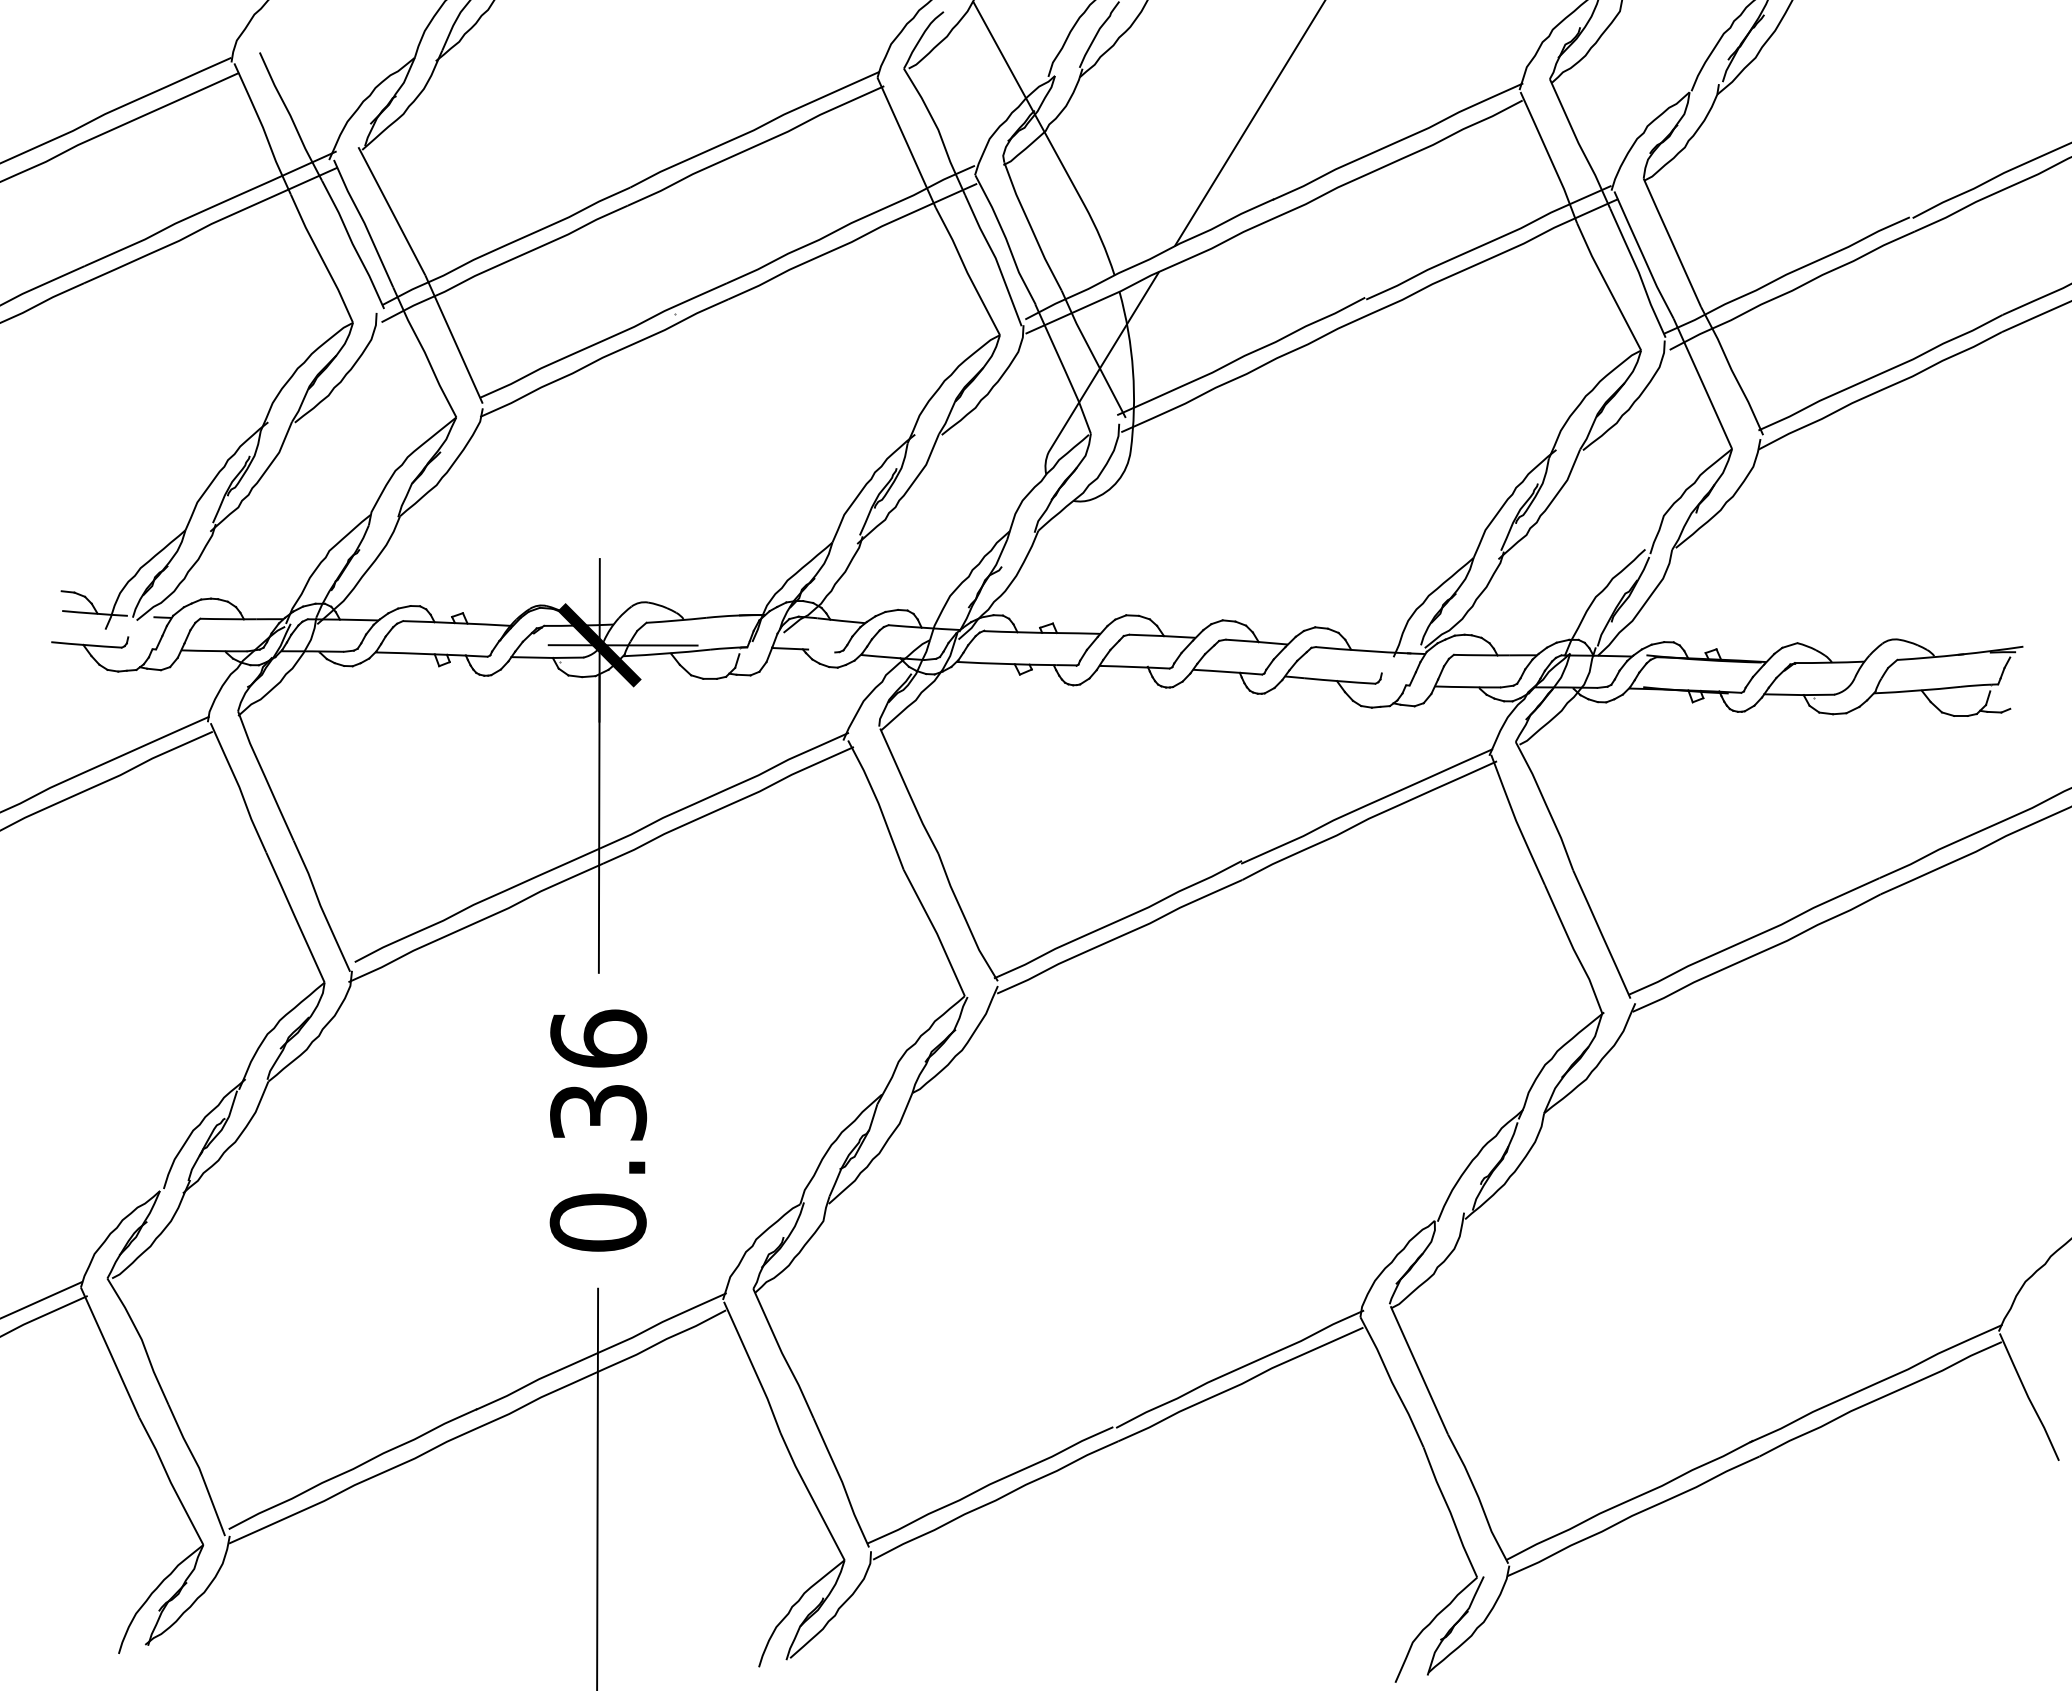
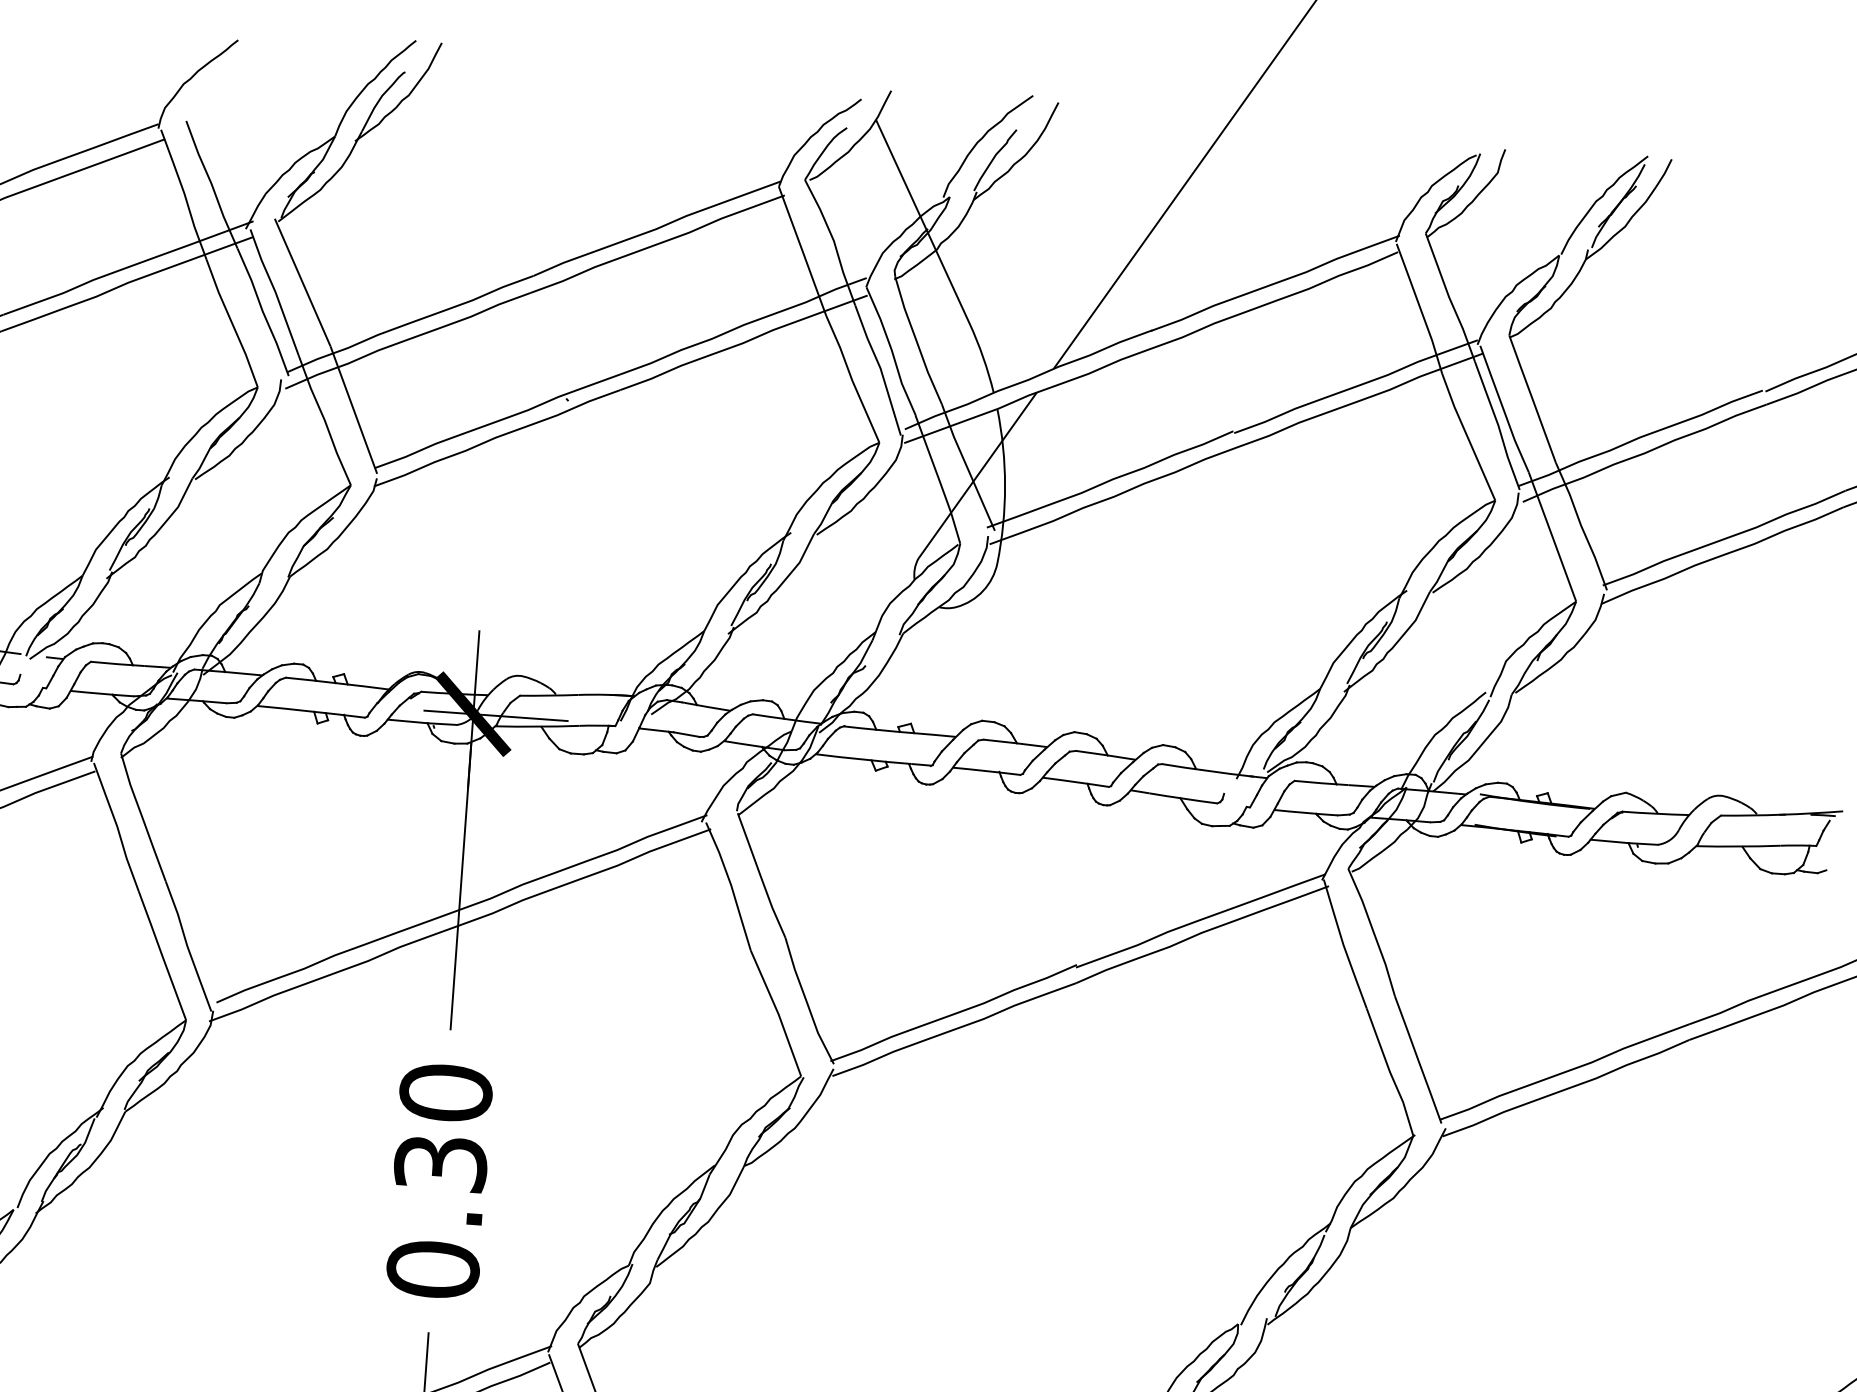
line: (821, 650) -> (686, 734), added
text: (598, 1038) -> (445, 1092), 0.36 -> 0.30

